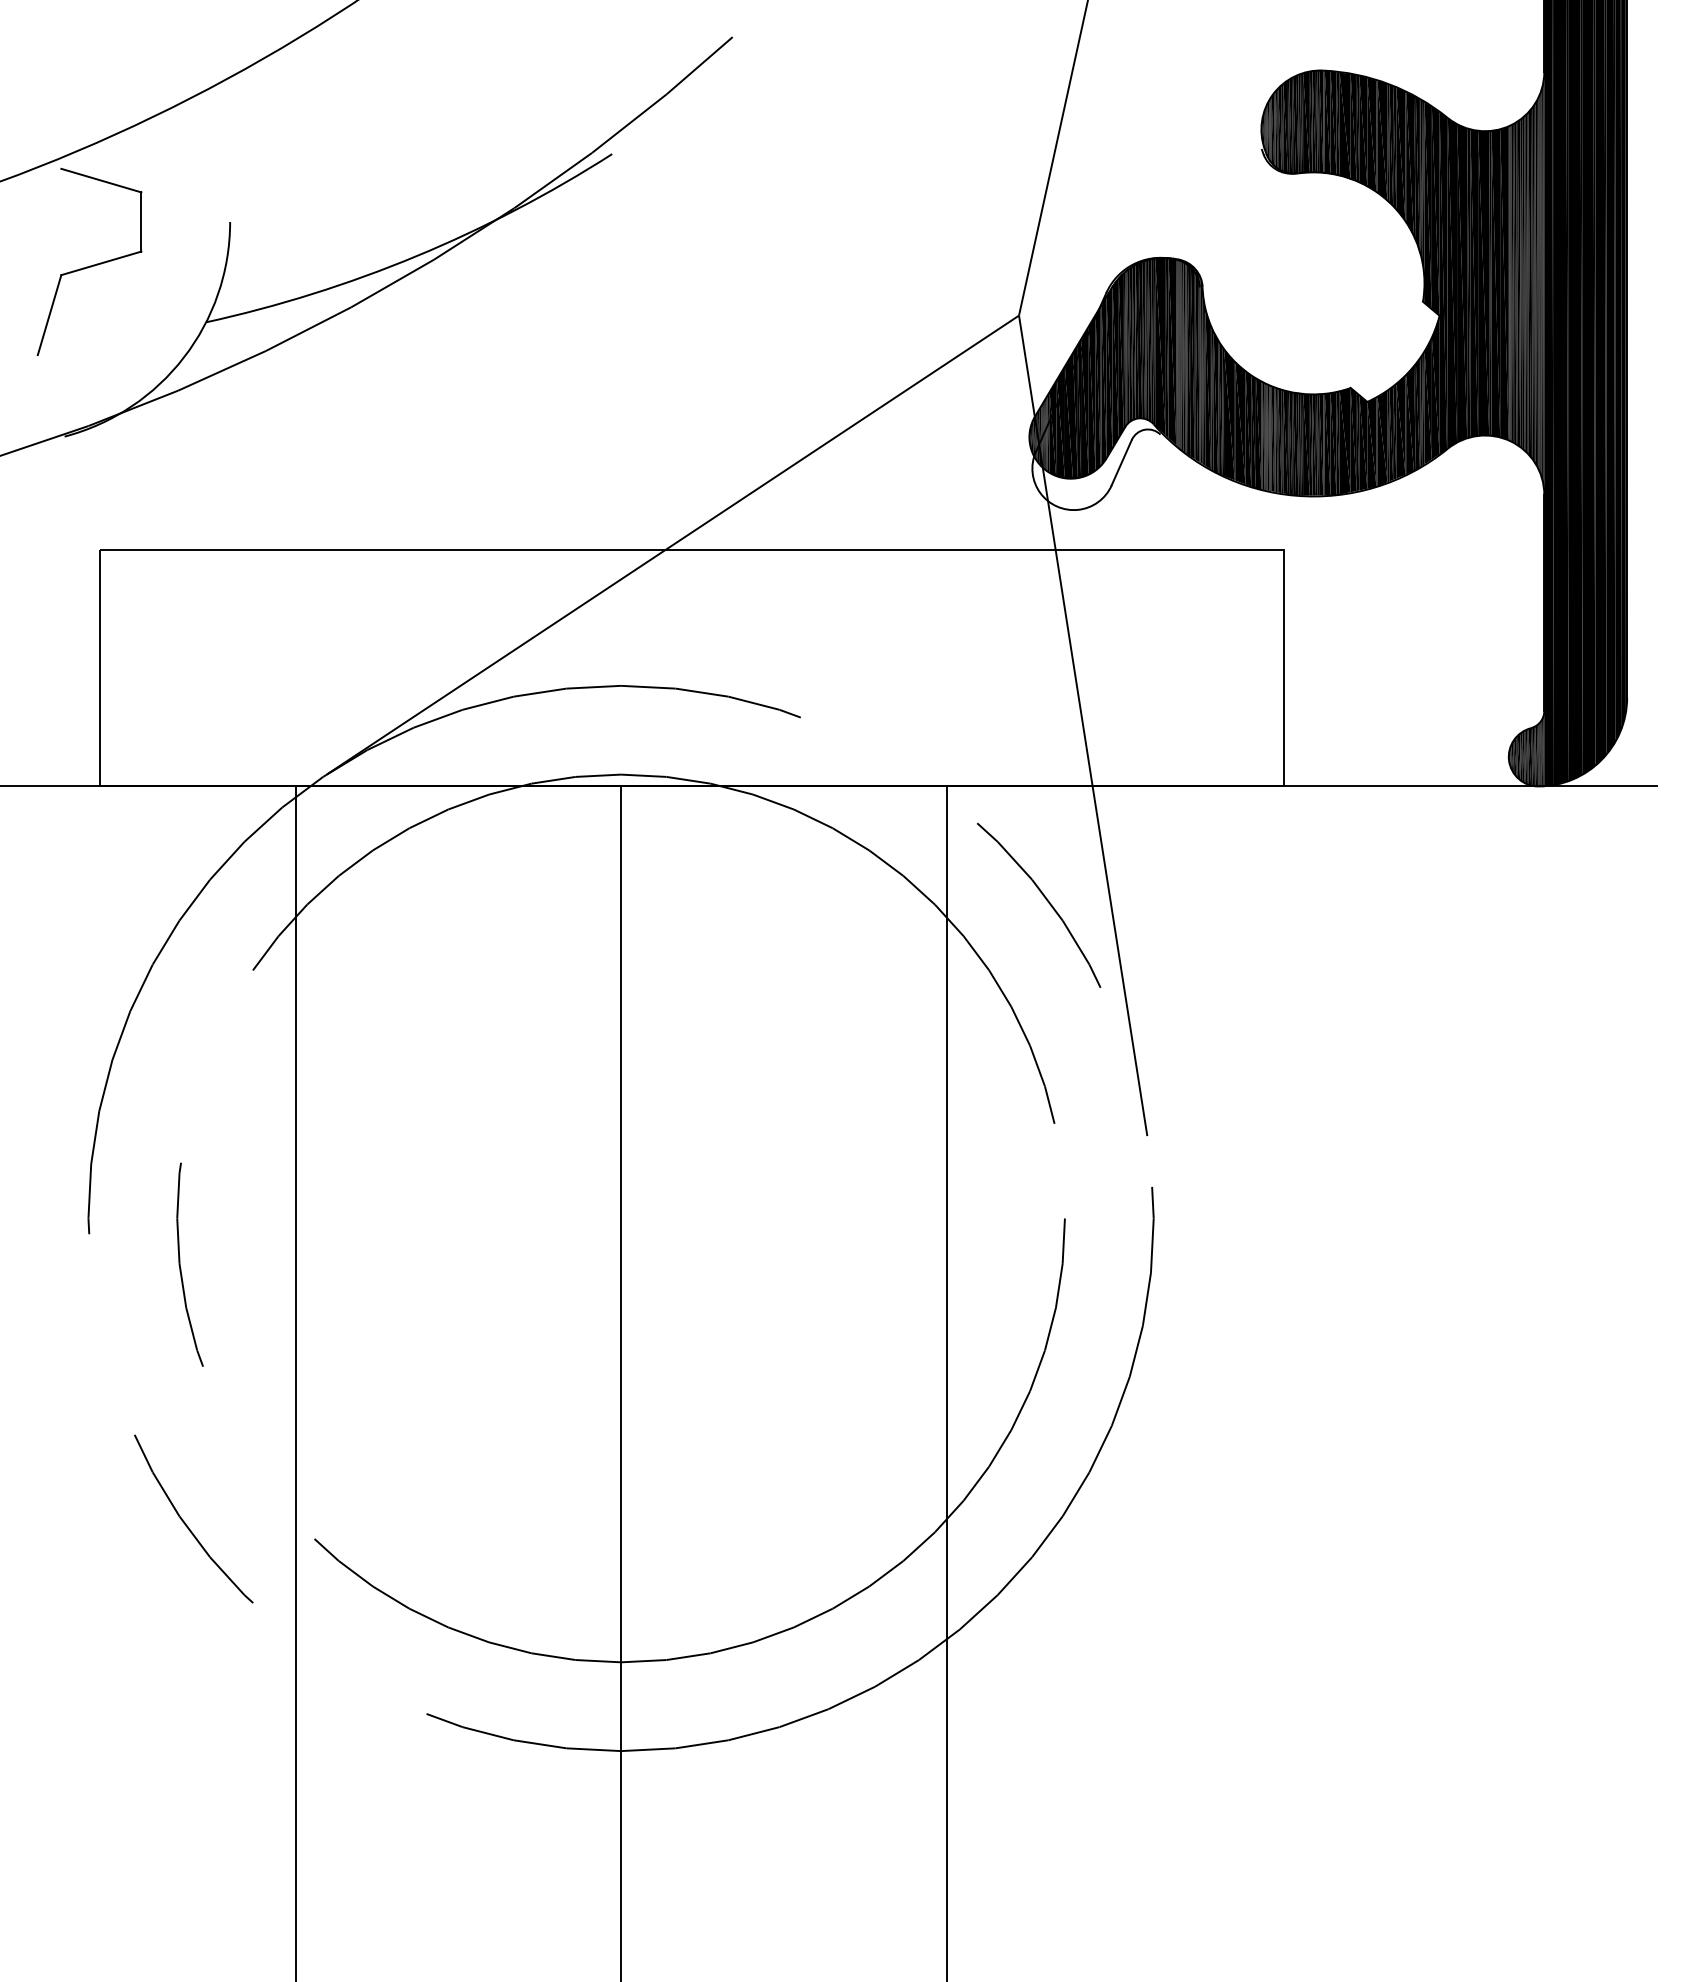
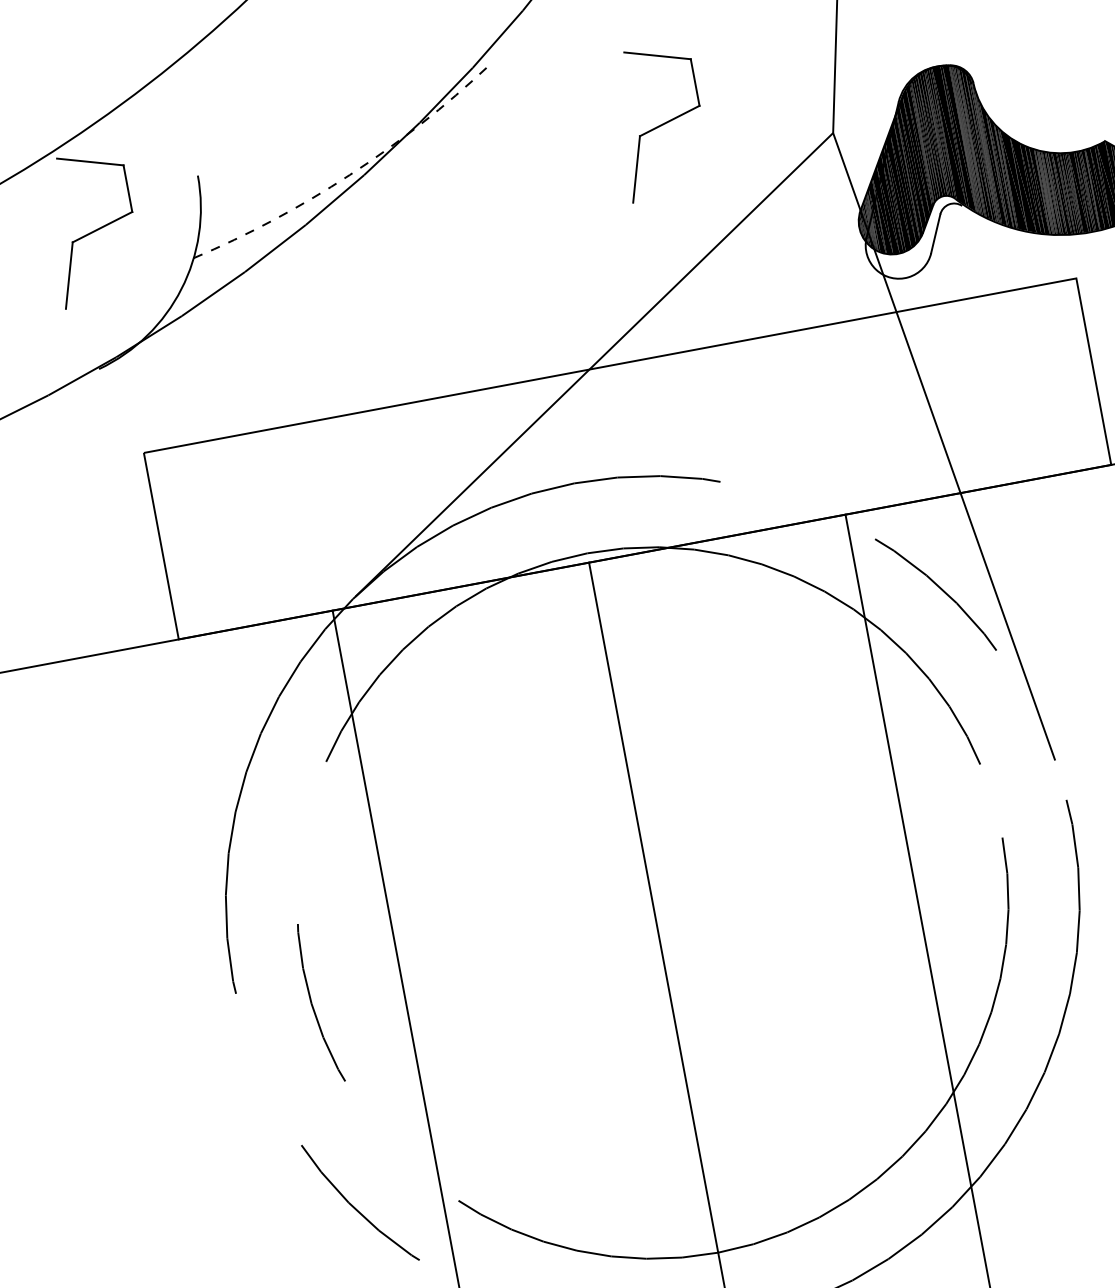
arc: (416, 256) -> (349, 175), solid -> dashed
part: (809, 262) -> (660, 122), added

